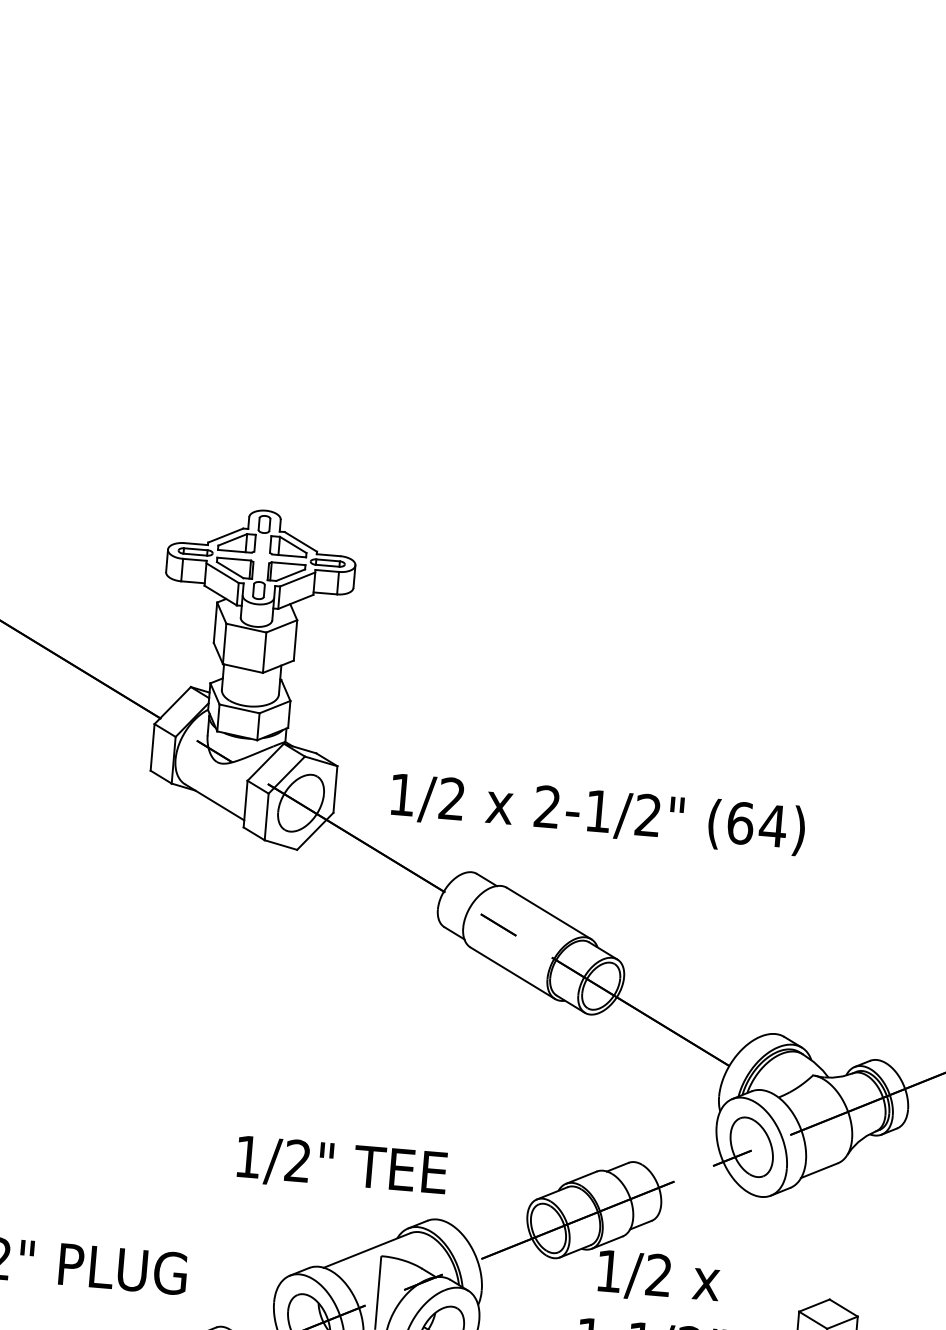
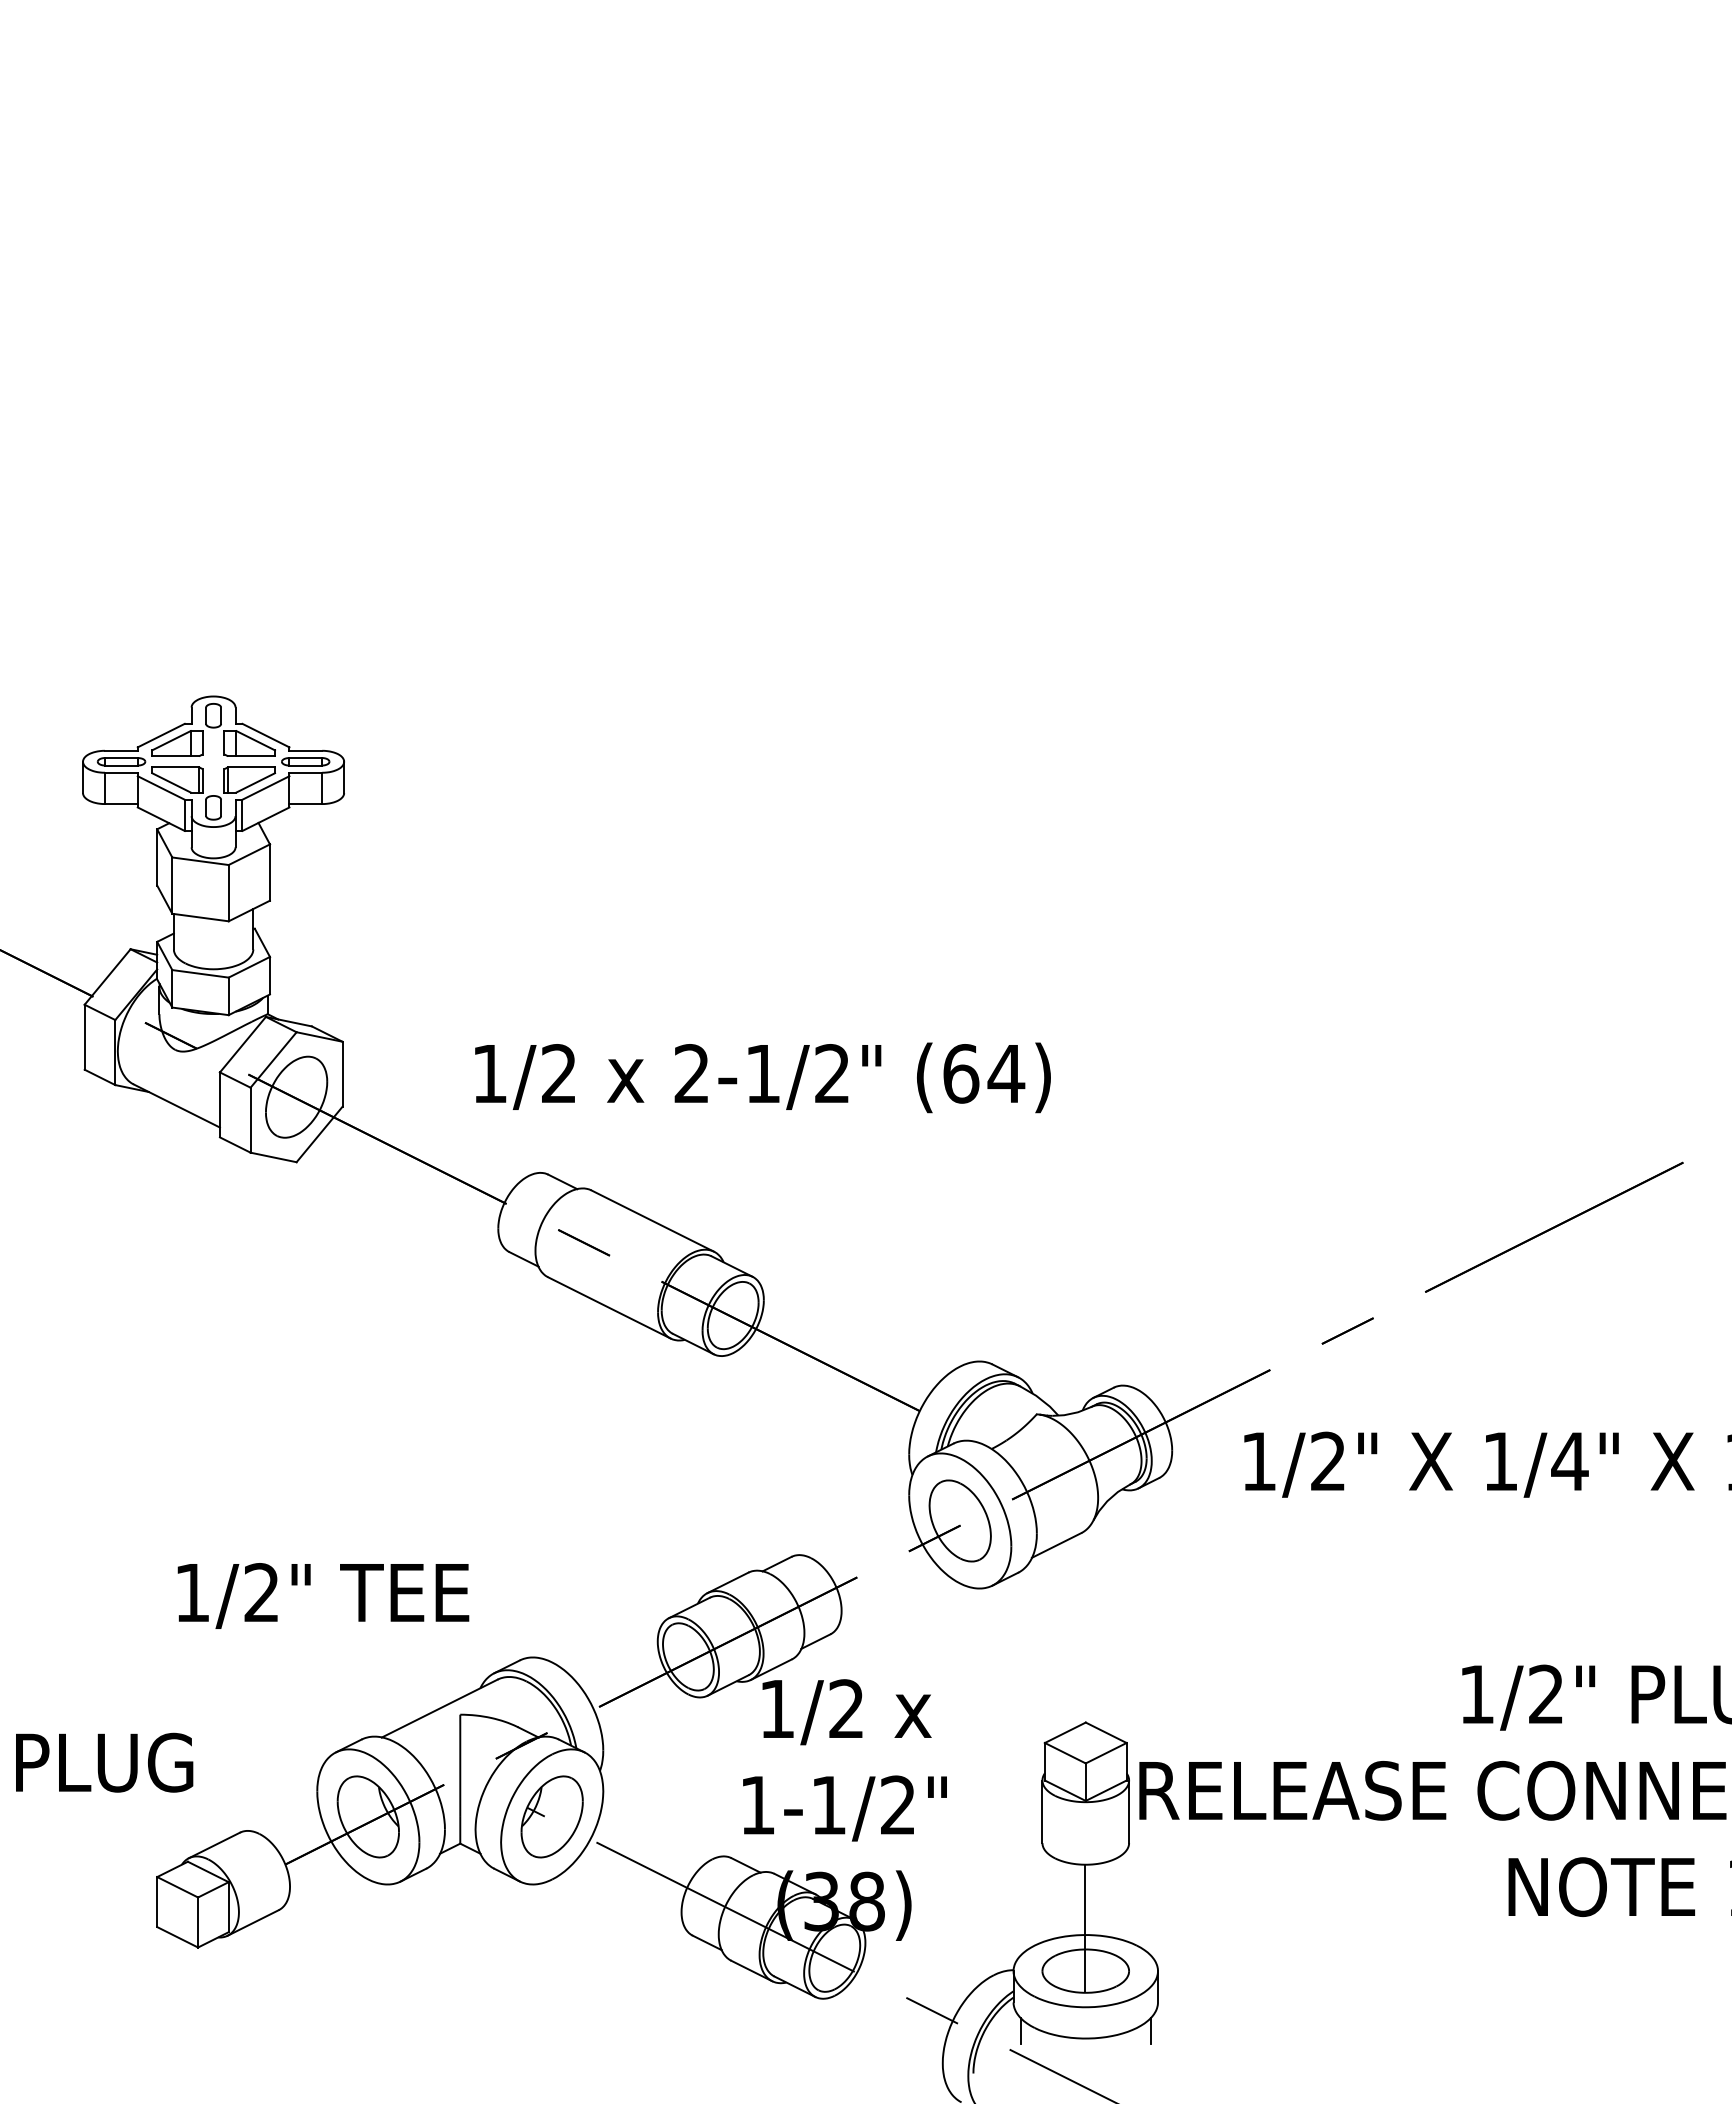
text: (597, 813) -> (762, 1077), moved
text: (342, 1166) -> (323, 1595), moved

